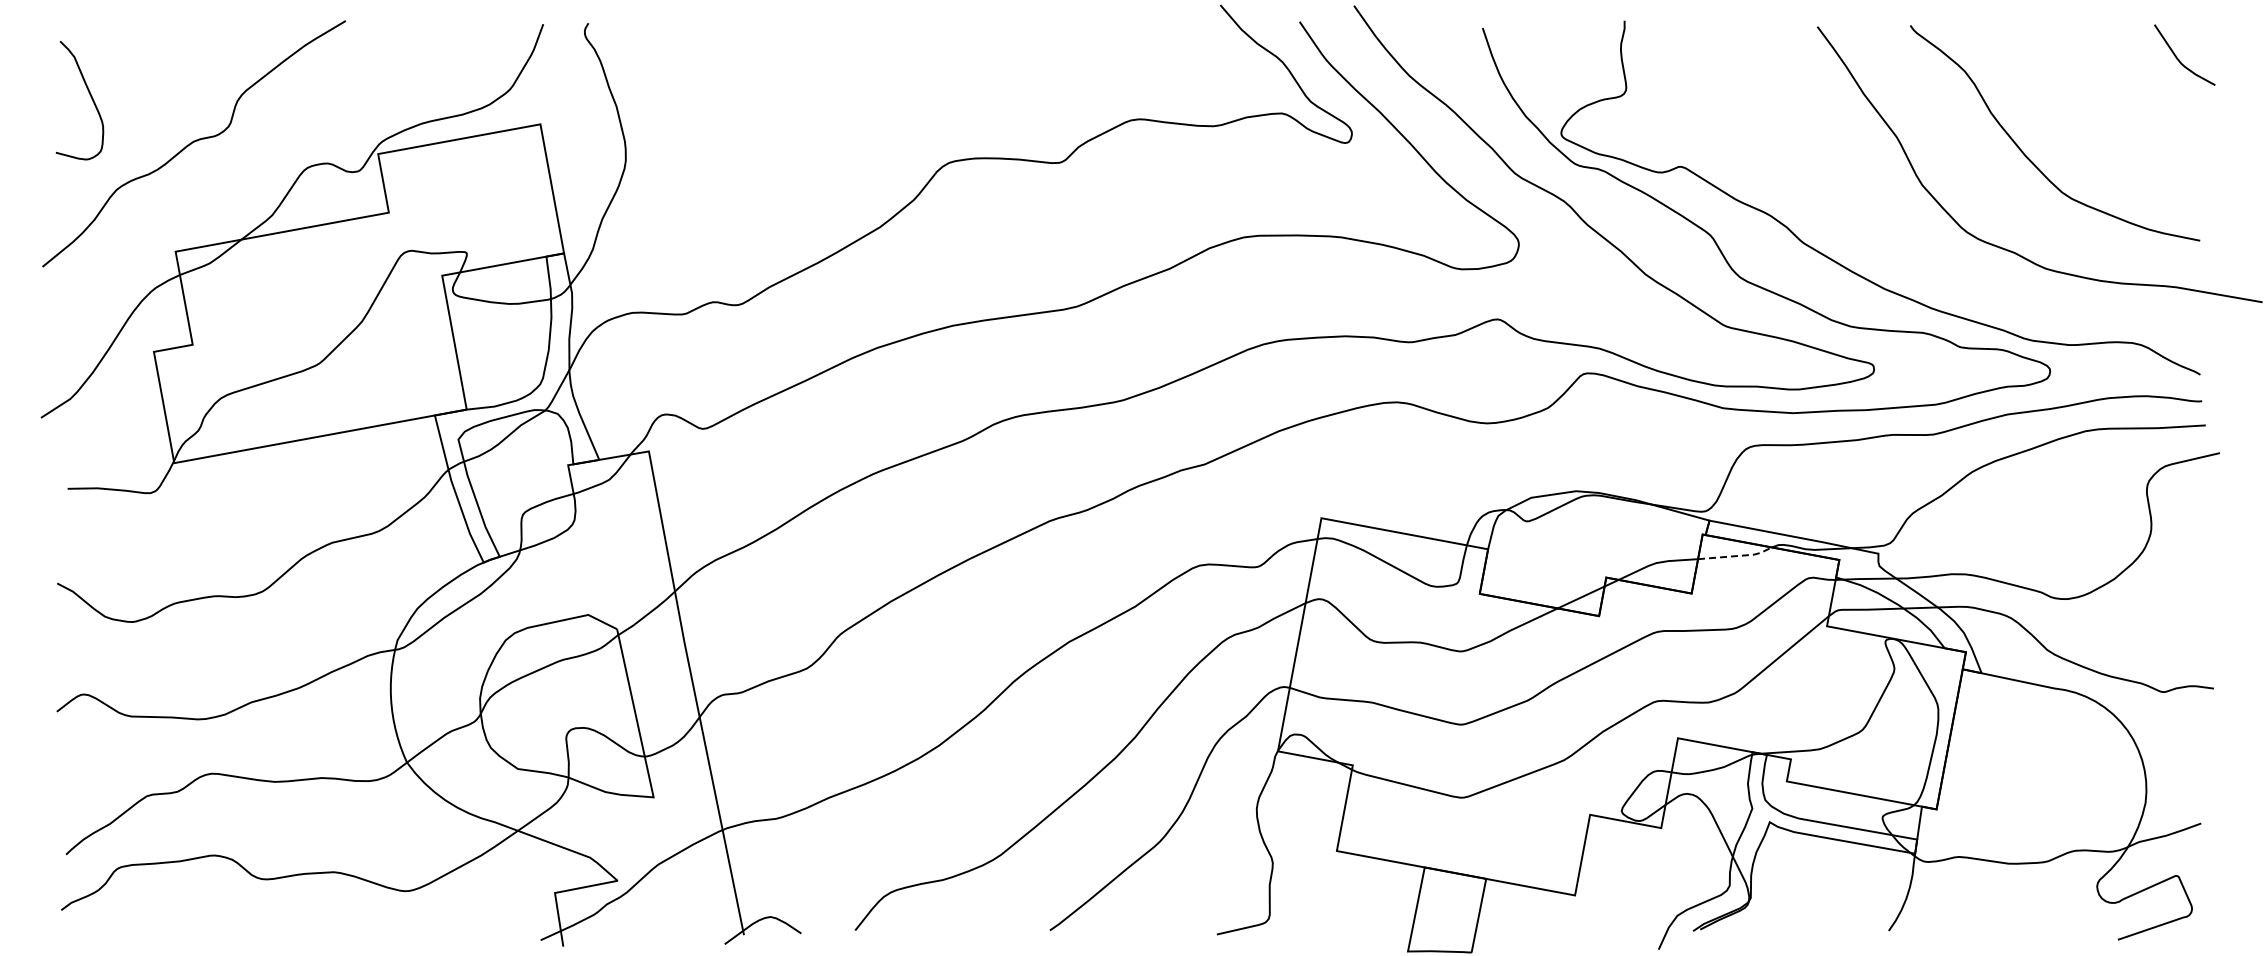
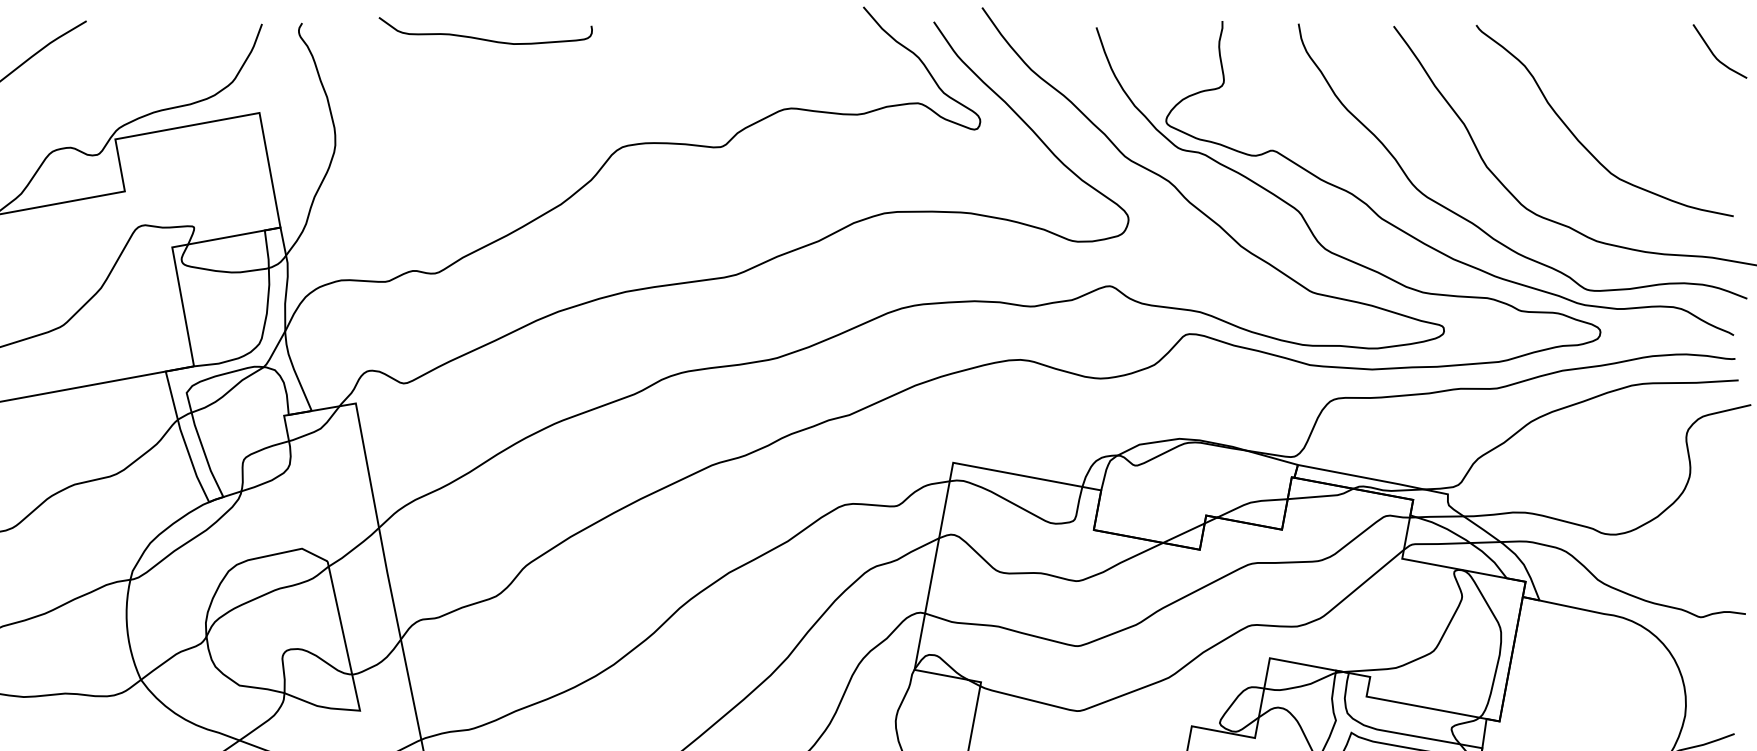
curve: (792, 40) -> (483, 38), added
curve: (1912, 251) -> (1478, 225), added
line: (1737, 556) -> (1322, 496), dashed -> solid

